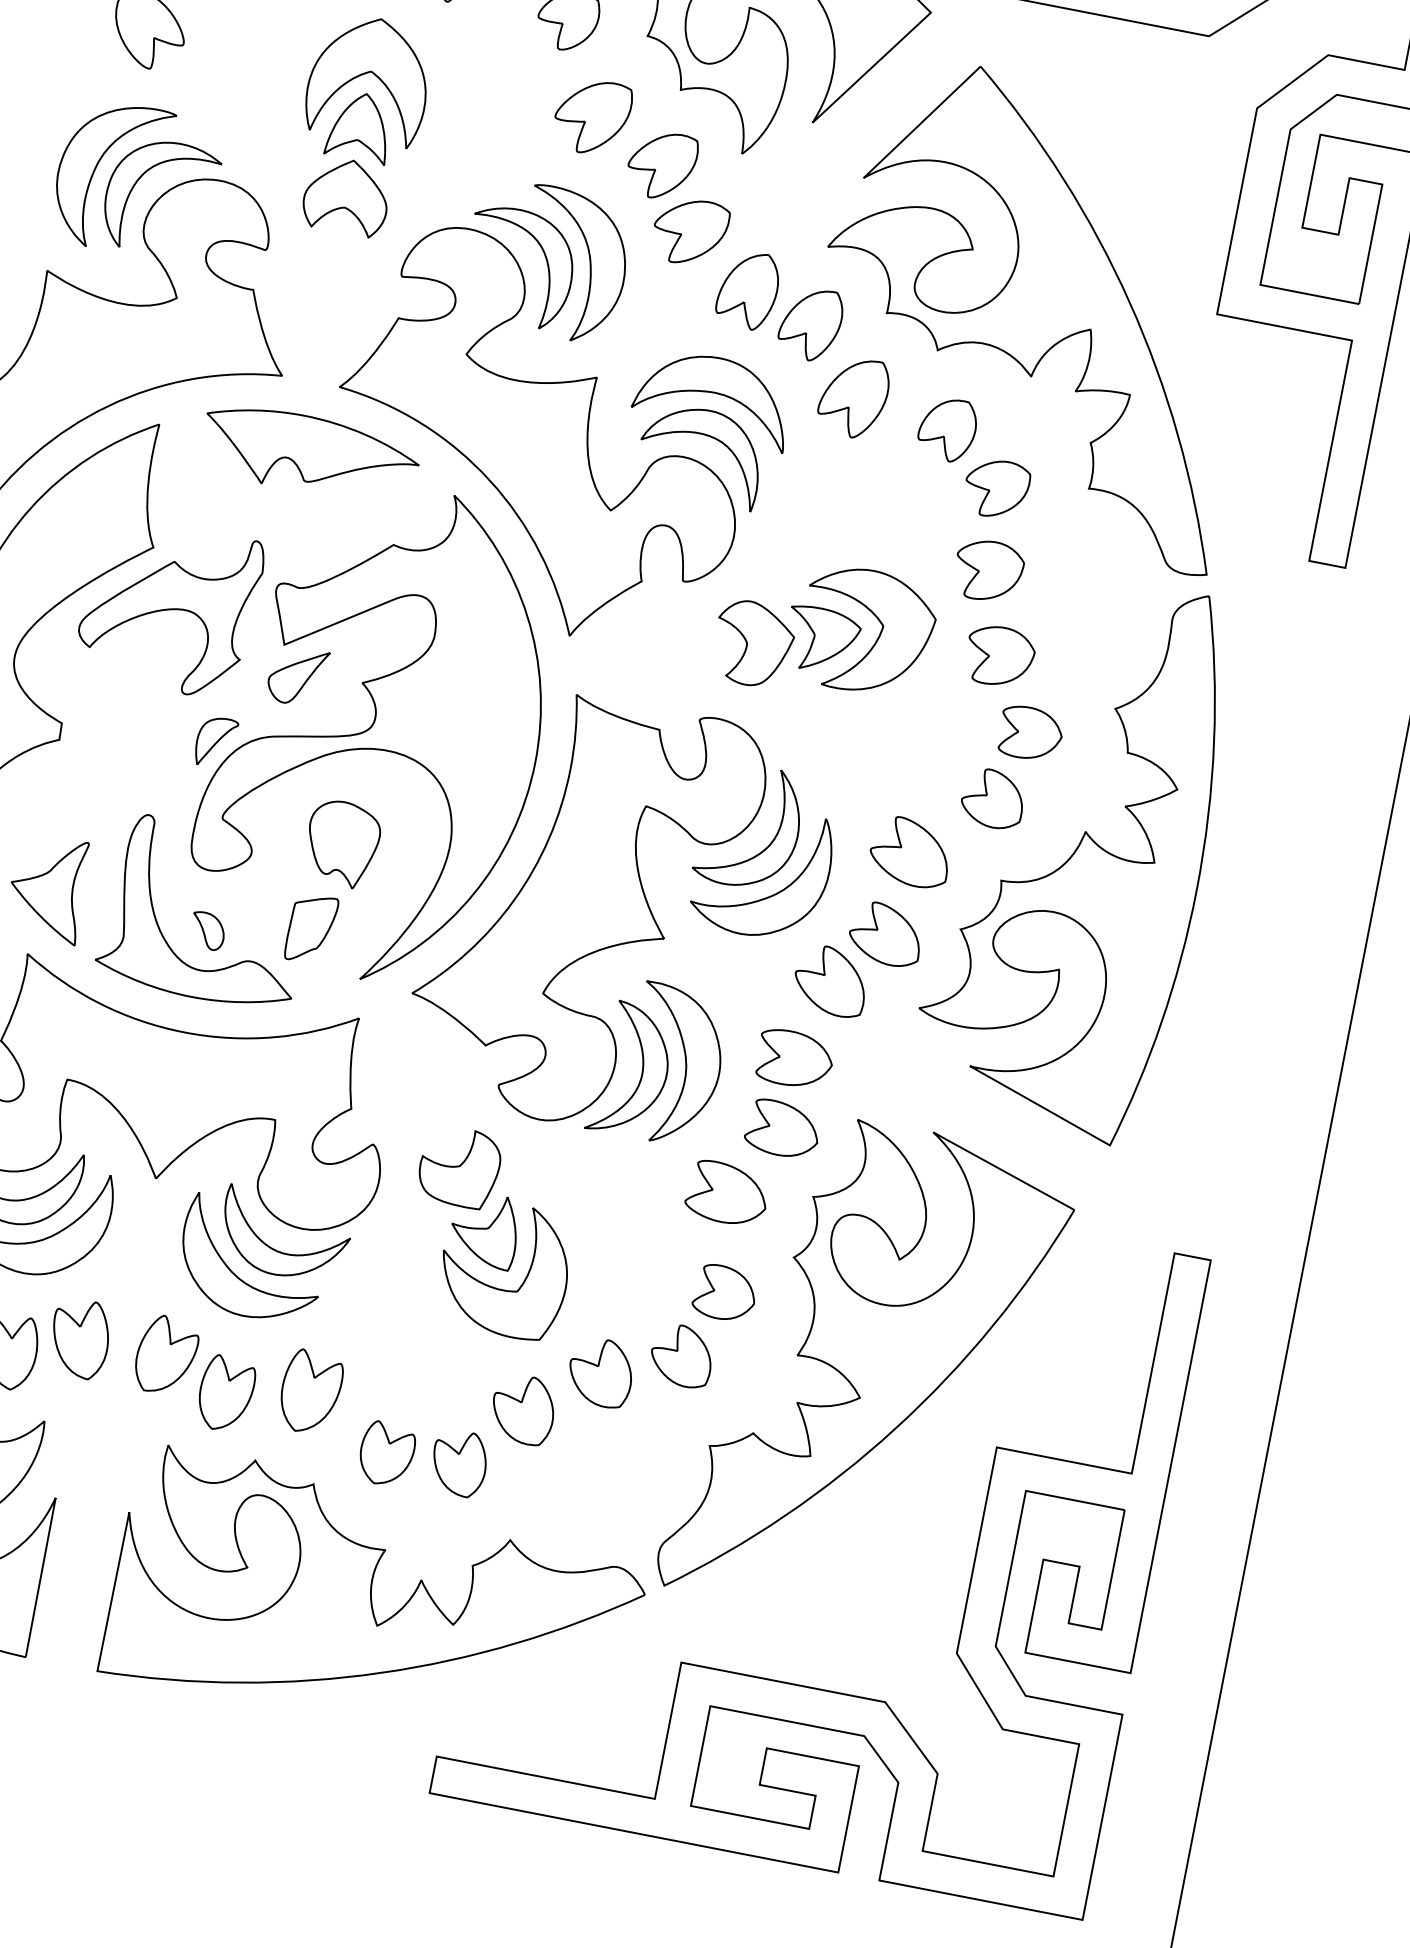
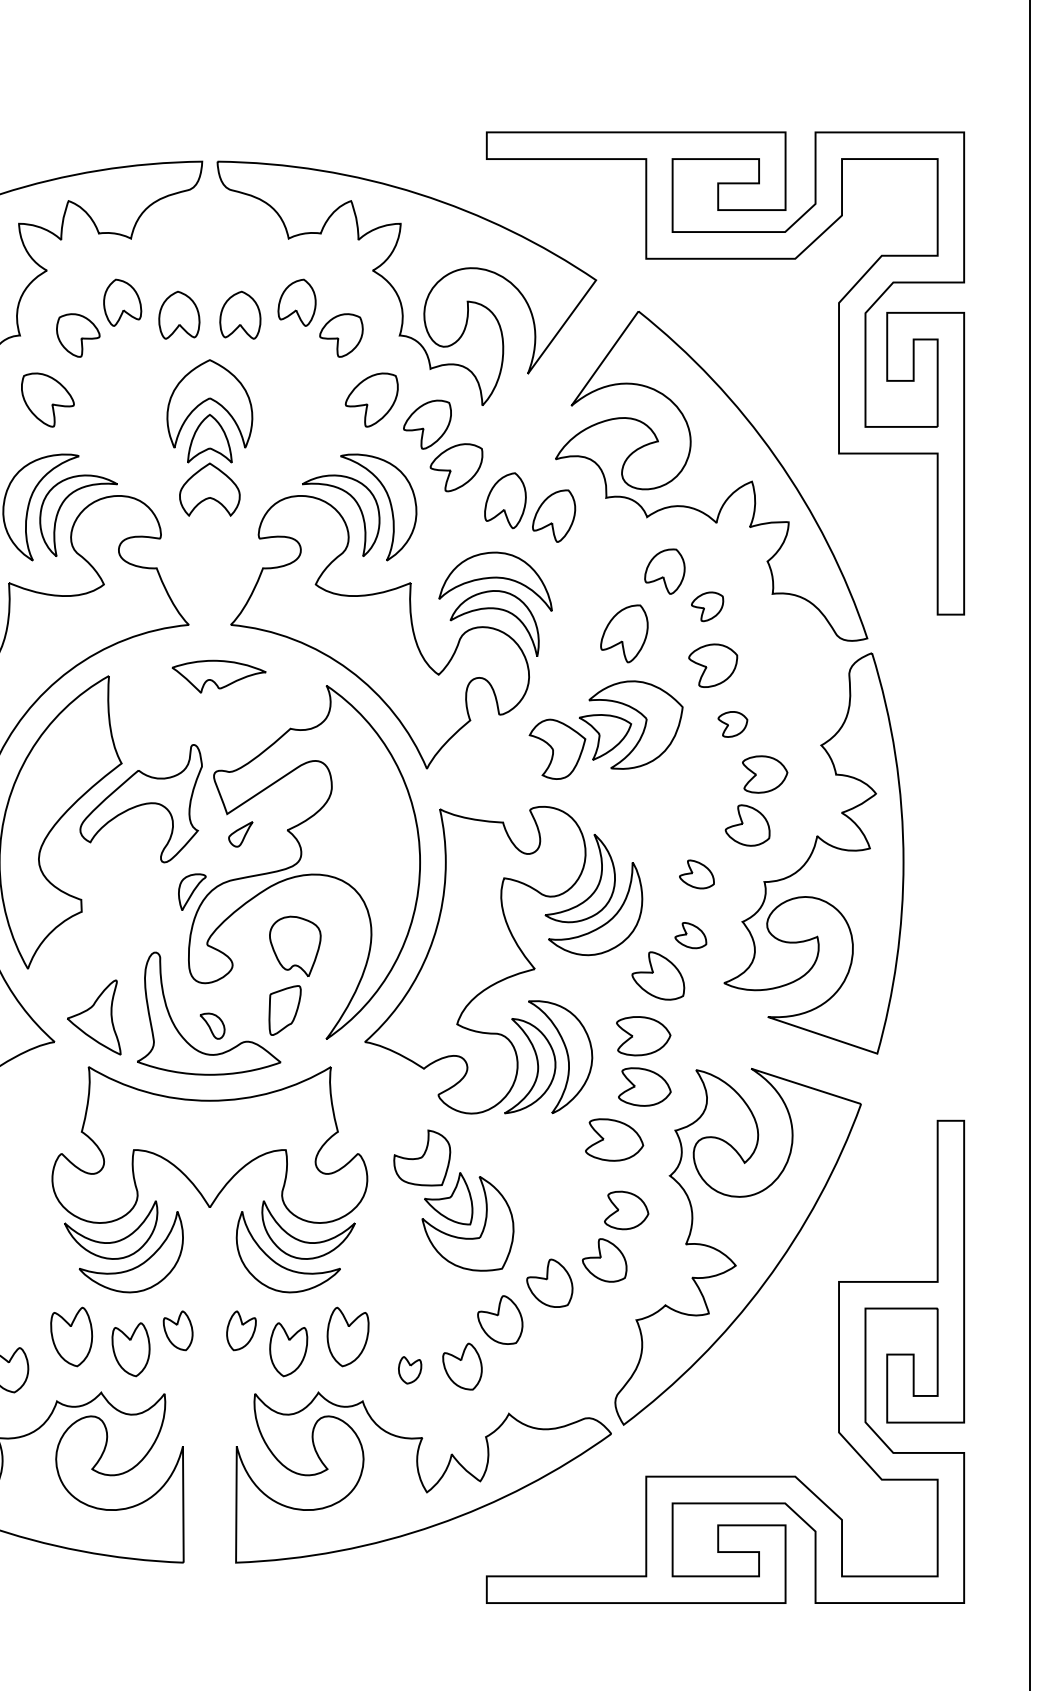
part: (853, 396) -> (624, 633), moved
part: (309, 454) -> (218, 676), size x0.6
part: (996, 488) -> (707, 606), size x0.7
part: (999, 656) -> (732, 724), size x0.6
part: (297, 676) -> (240, 834), size x0.6
part: (910, 852) -> (696, 874), size x0.6
part: (885, 934) -> (690, 935), size x0.6
part: (79, 1338) -> (177, 1330), size x0.7
part: (166, 1355) -> (241, 1330), size x0.7
part: (385, 1454) -> (409, 1370), size x0.6

